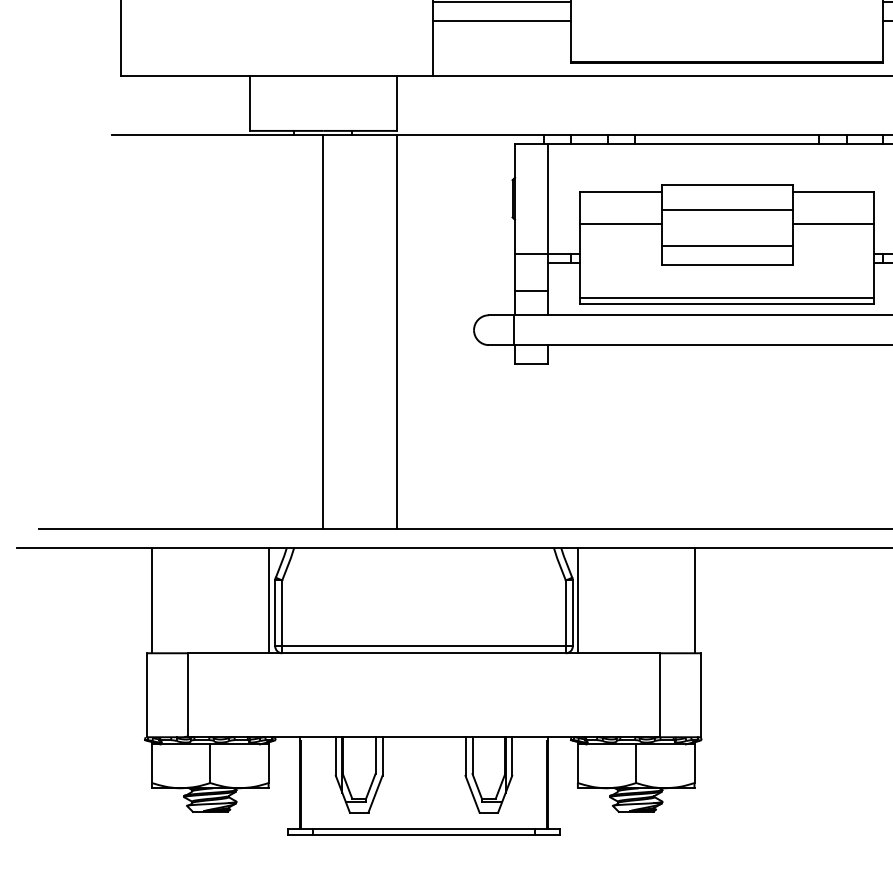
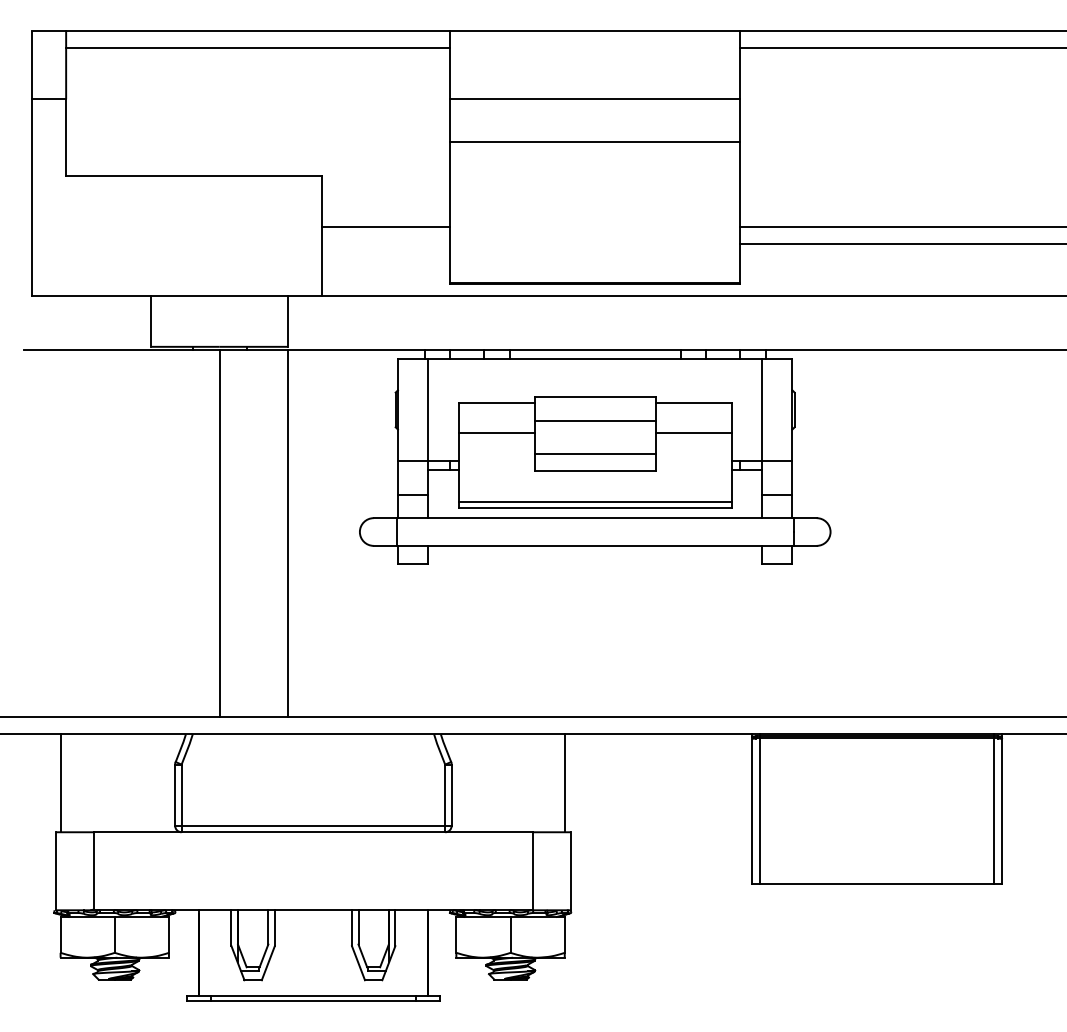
line: (502, 20) -> (386, 244), removed
line: (268, 600) -> (168, 783), removed
line: (577, 600) -> (456, 783), removed

